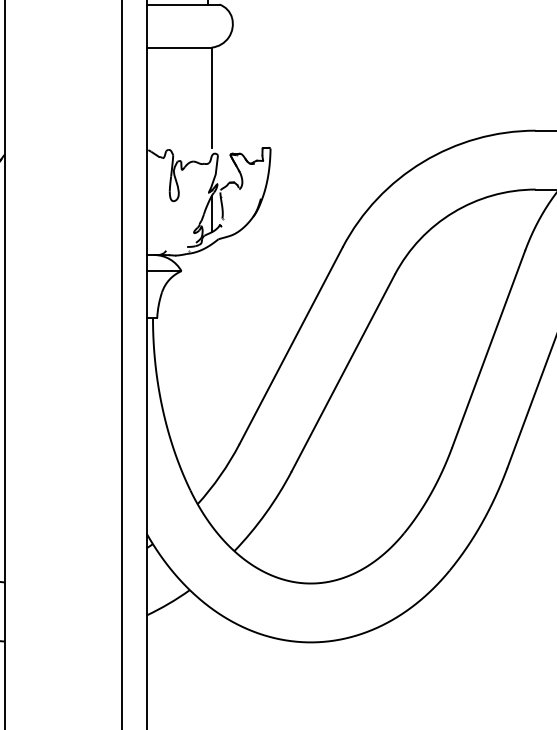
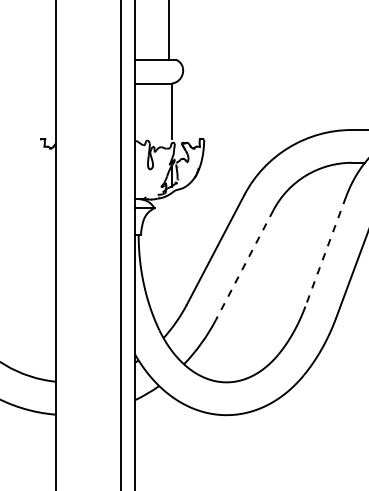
line: (488, 350) -> (325, 252), solid -> dashed
line: (342, 373) -> (244, 265), solid -> dashed

